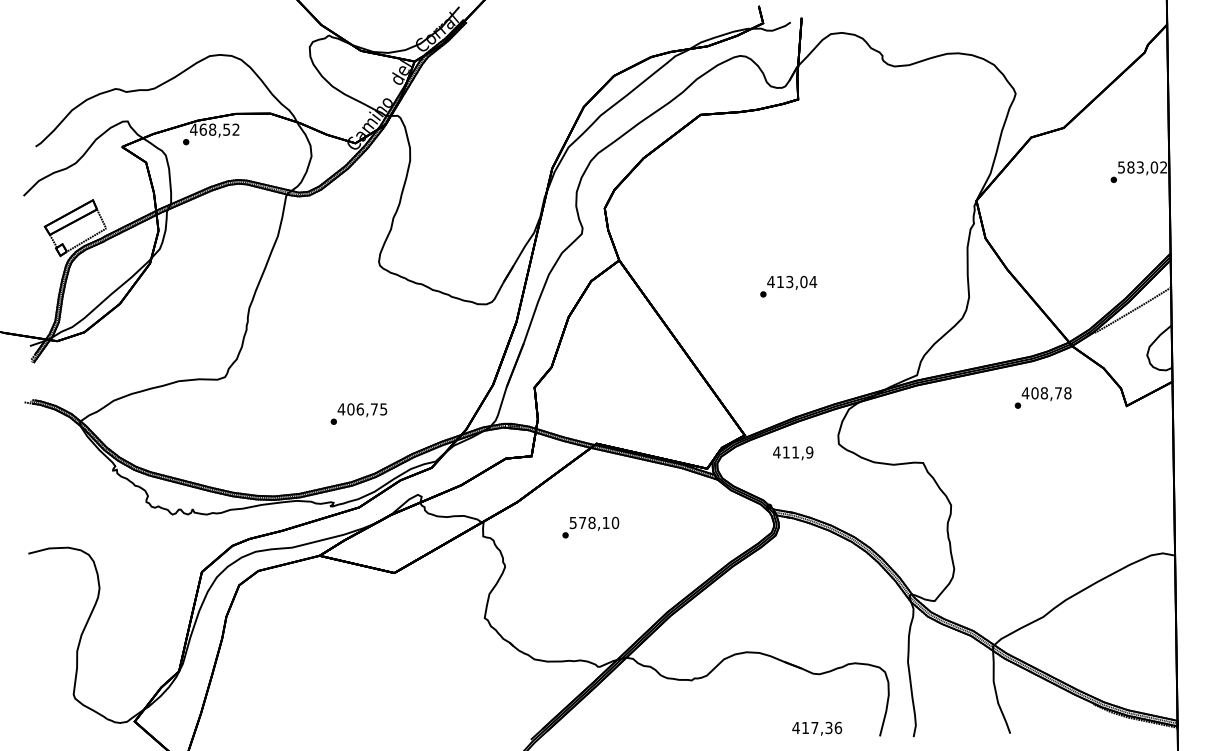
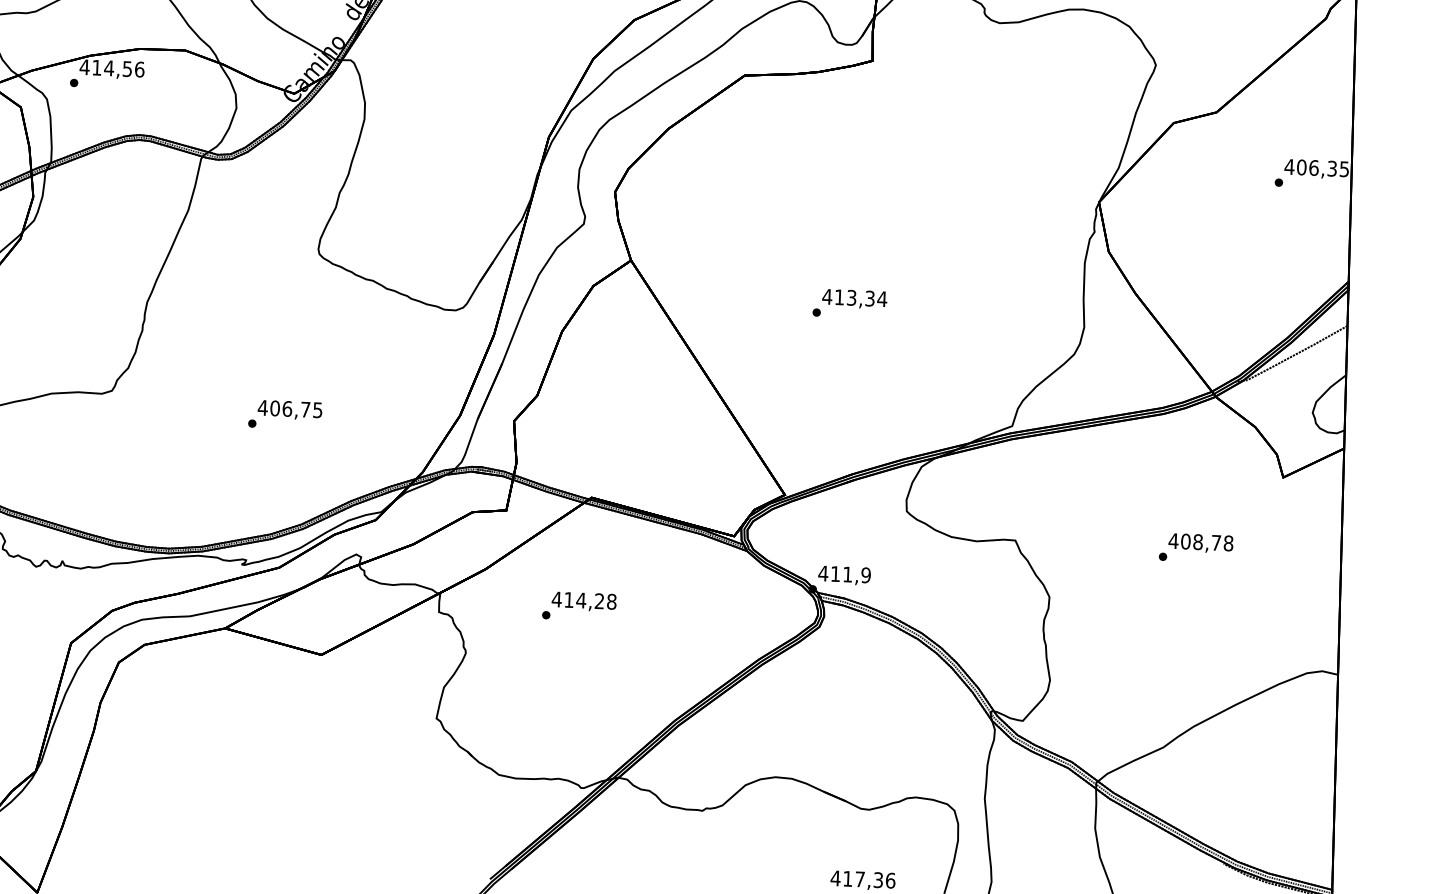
text: (219, 129) -> (118, 68), 468,52 -> 414,56
text: (1142, 167) -> (1316, 168), 583,02 -> 406,35
text: (803, 282) -> (869, 299), 413,04 -> 413,34
text: (1042, 397) -> (1195, 547), moved
text: (358, 413) -> (284, 414), moved
text: (793, 453) -> (844, 575), moved
text: (594, 522) -> (584, 600), 578,10 -> 414,28

